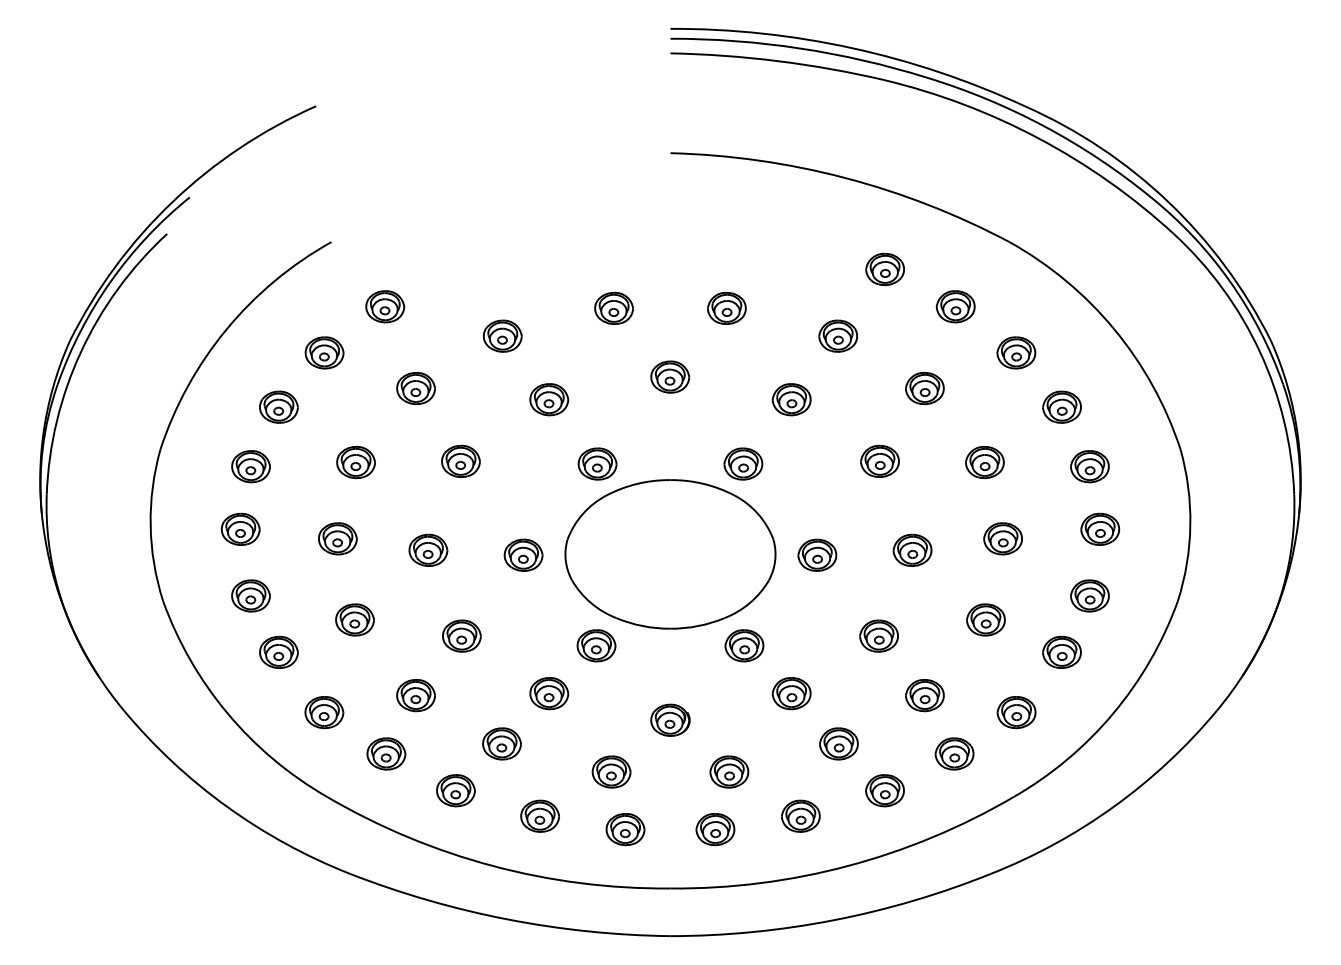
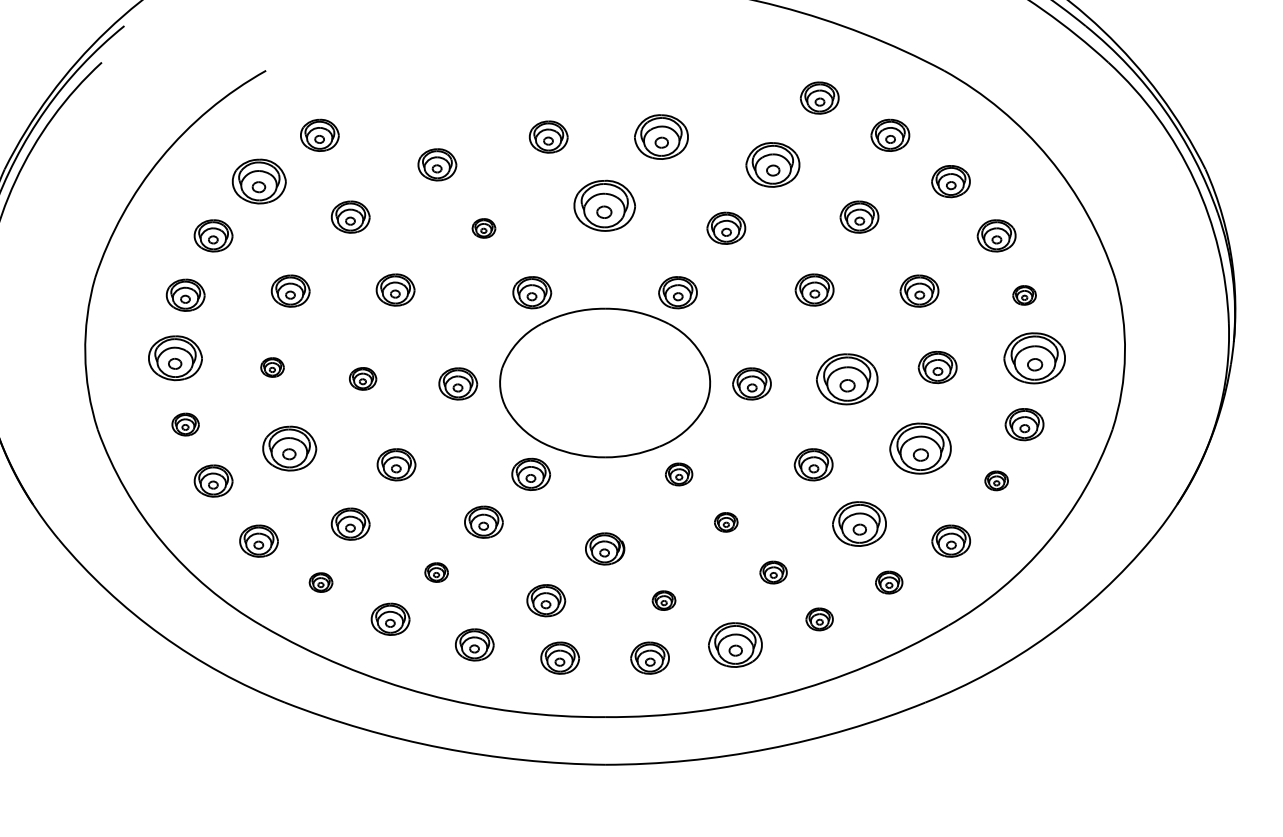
part: (726, 308) -> (661, 137), size x1.4
part: (837, 335) -> (772, 164), size x1.4
part: (324, 352) -> (259, 181), size x1.4
part: (670, 376) -> (605, 205), size x1.6
part: (549, 399) -> (484, 228), size x0.6
part: (1089, 466) -> (1024, 295), size x0.6
part: (240, 528) -> (175, 357), size x1.4
part: (1100, 528) -> (1035, 357), size x1.6
part: (337, 538) -> (272, 367), size x0.6
part: (428, 549) -> (363, 378), size x0.7
part: (912, 549) -> (847, 378), size x1.6
part: (250, 595) -> (185, 424), size x0.7
part: (354, 619) -> (289, 448), size x1.4
part: (985, 619) -> (920, 448), size x1.6
part: (744, 645) -> (679, 474), size x0.7
part: (1061, 651) -> (996, 480), size x0.6
part: (791, 693) -> (726, 522), size x0.6
part: (924, 695) -> (859, 524), size x1.4
part: (501, 743) -> (436, 572), size x0.6
part: (838, 743) -> (773, 572), size x0.7
part: (386, 753) -> (321, 582), size x0.6
part: (954, 753) -> (889, 582), size x0.7
part: (729, 771) -> (664, 600), size x0.6
part: (884, 790) -> (819, 619), size x0.7
part: (800, 815) -> (735, 644), size x1.4

